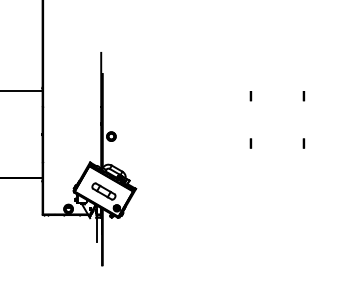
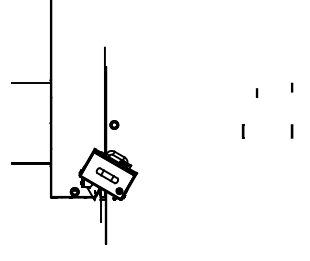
part: (250, 96) -> (256, 93), moved
part: (250, 143) -> (242, 131), size x1.6
part: (303, 143) -> (291, 131), size x1.6

